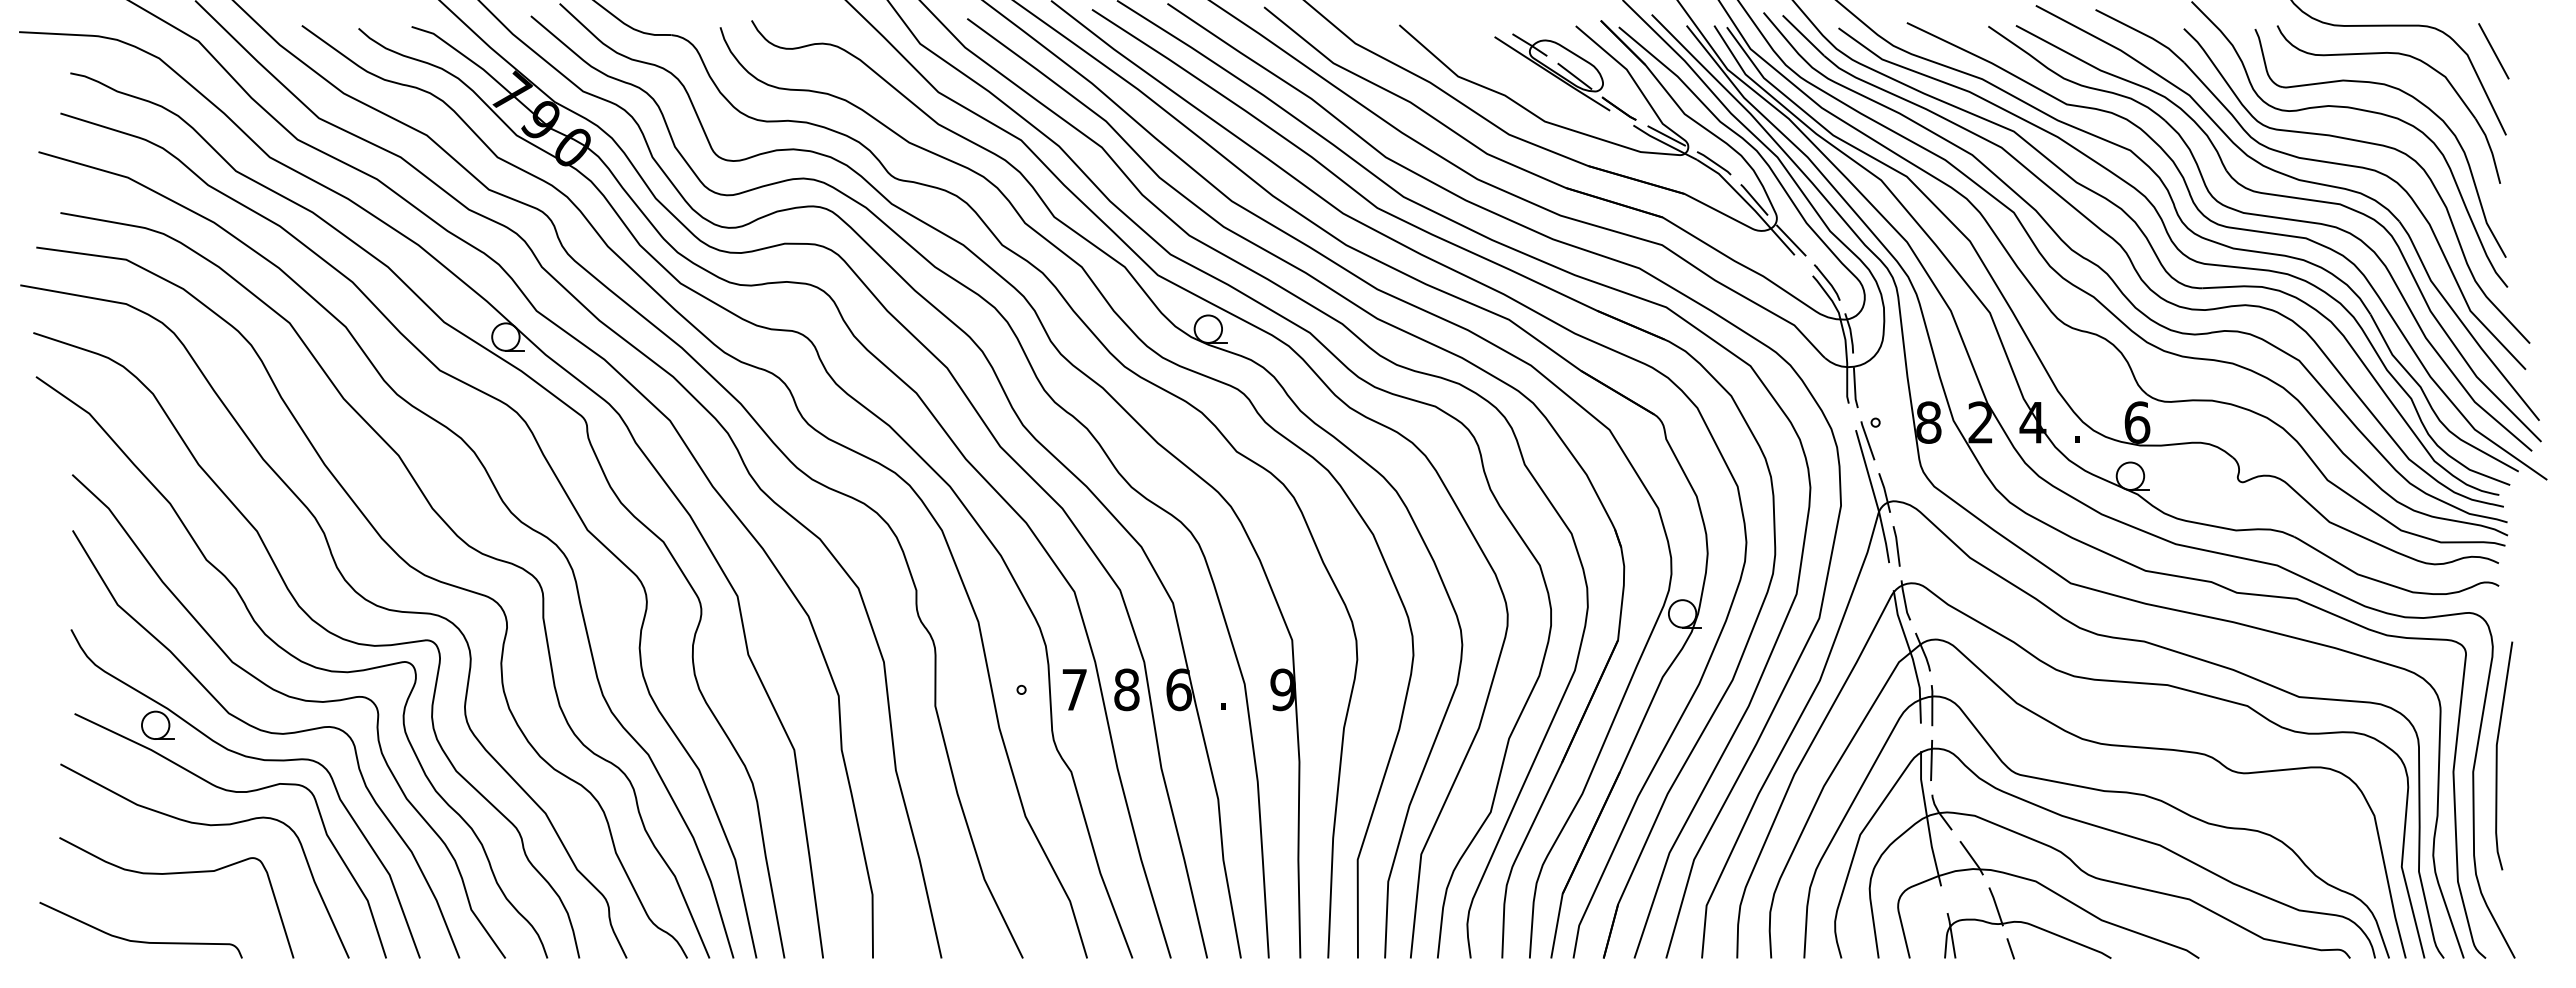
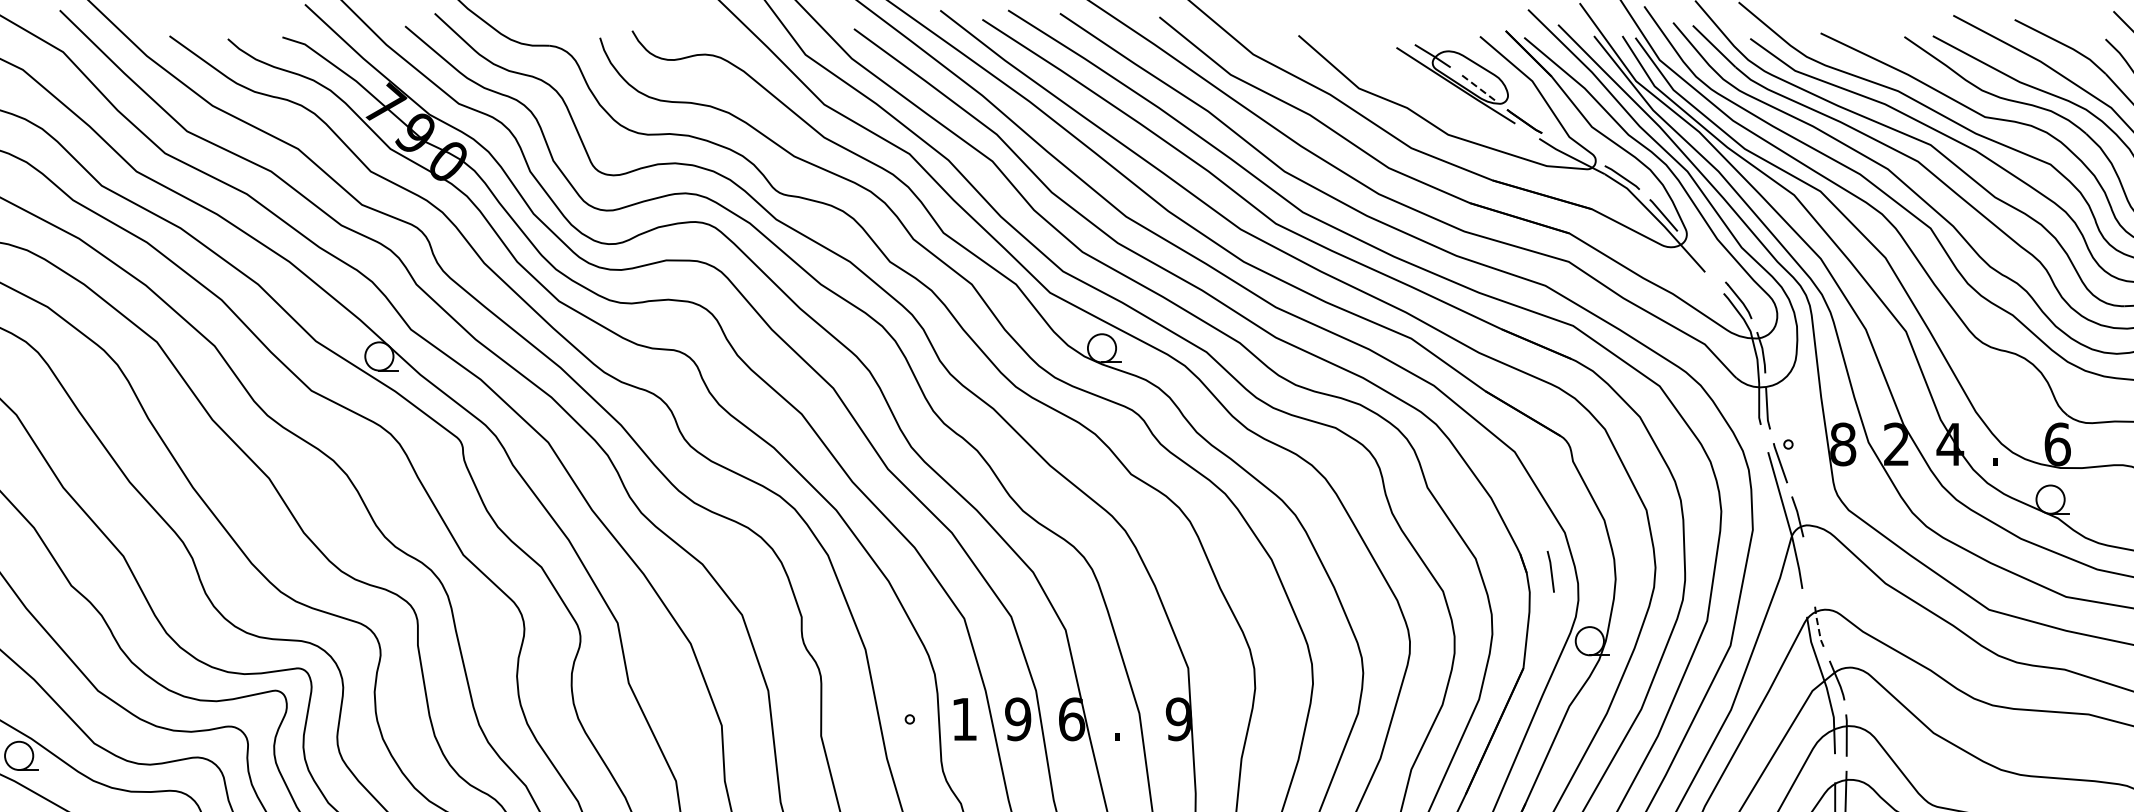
line: (1574, 76) -> (1478, 88), solid -> dashed
line: (1666, 135) -> (1573, 149), removed
line: (1791, 240) -> (1701, 257), removed
line: (1896, 546) -> (1550, 571), moved
line: (1904, 600) -> (1818, 627), solid -> dashed
text: (1074, 689) -> (964, 718), 7 -> 1
text: (1126, 689) -> (1017, 718), 8 -> 9

